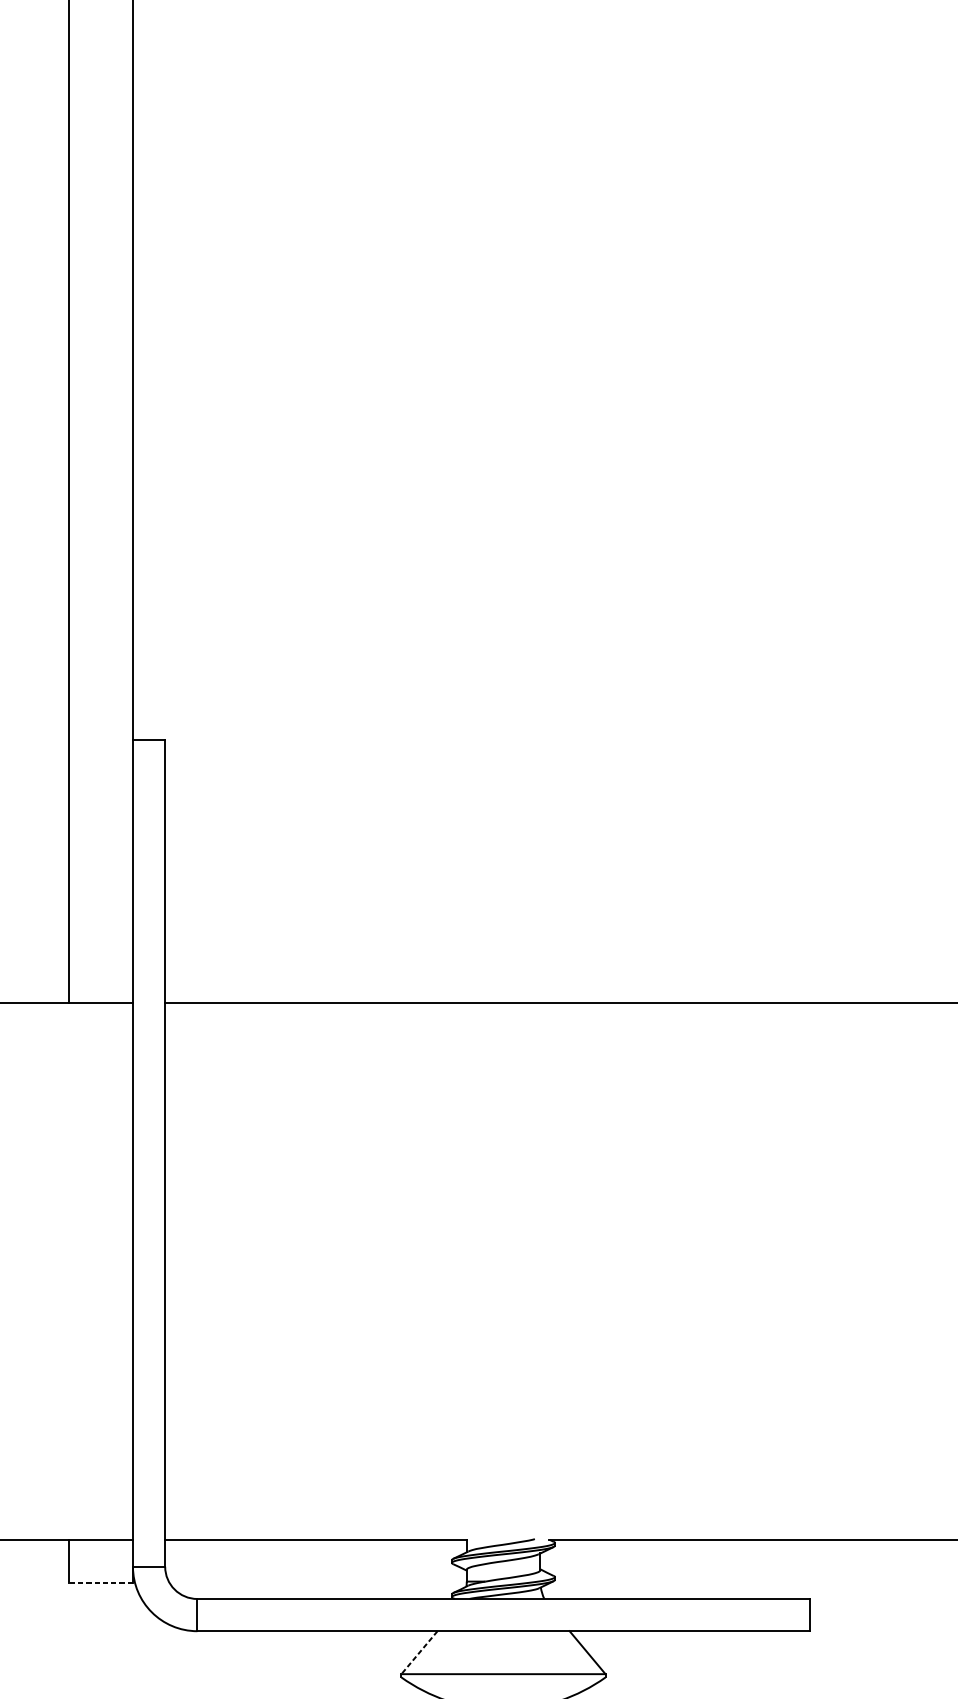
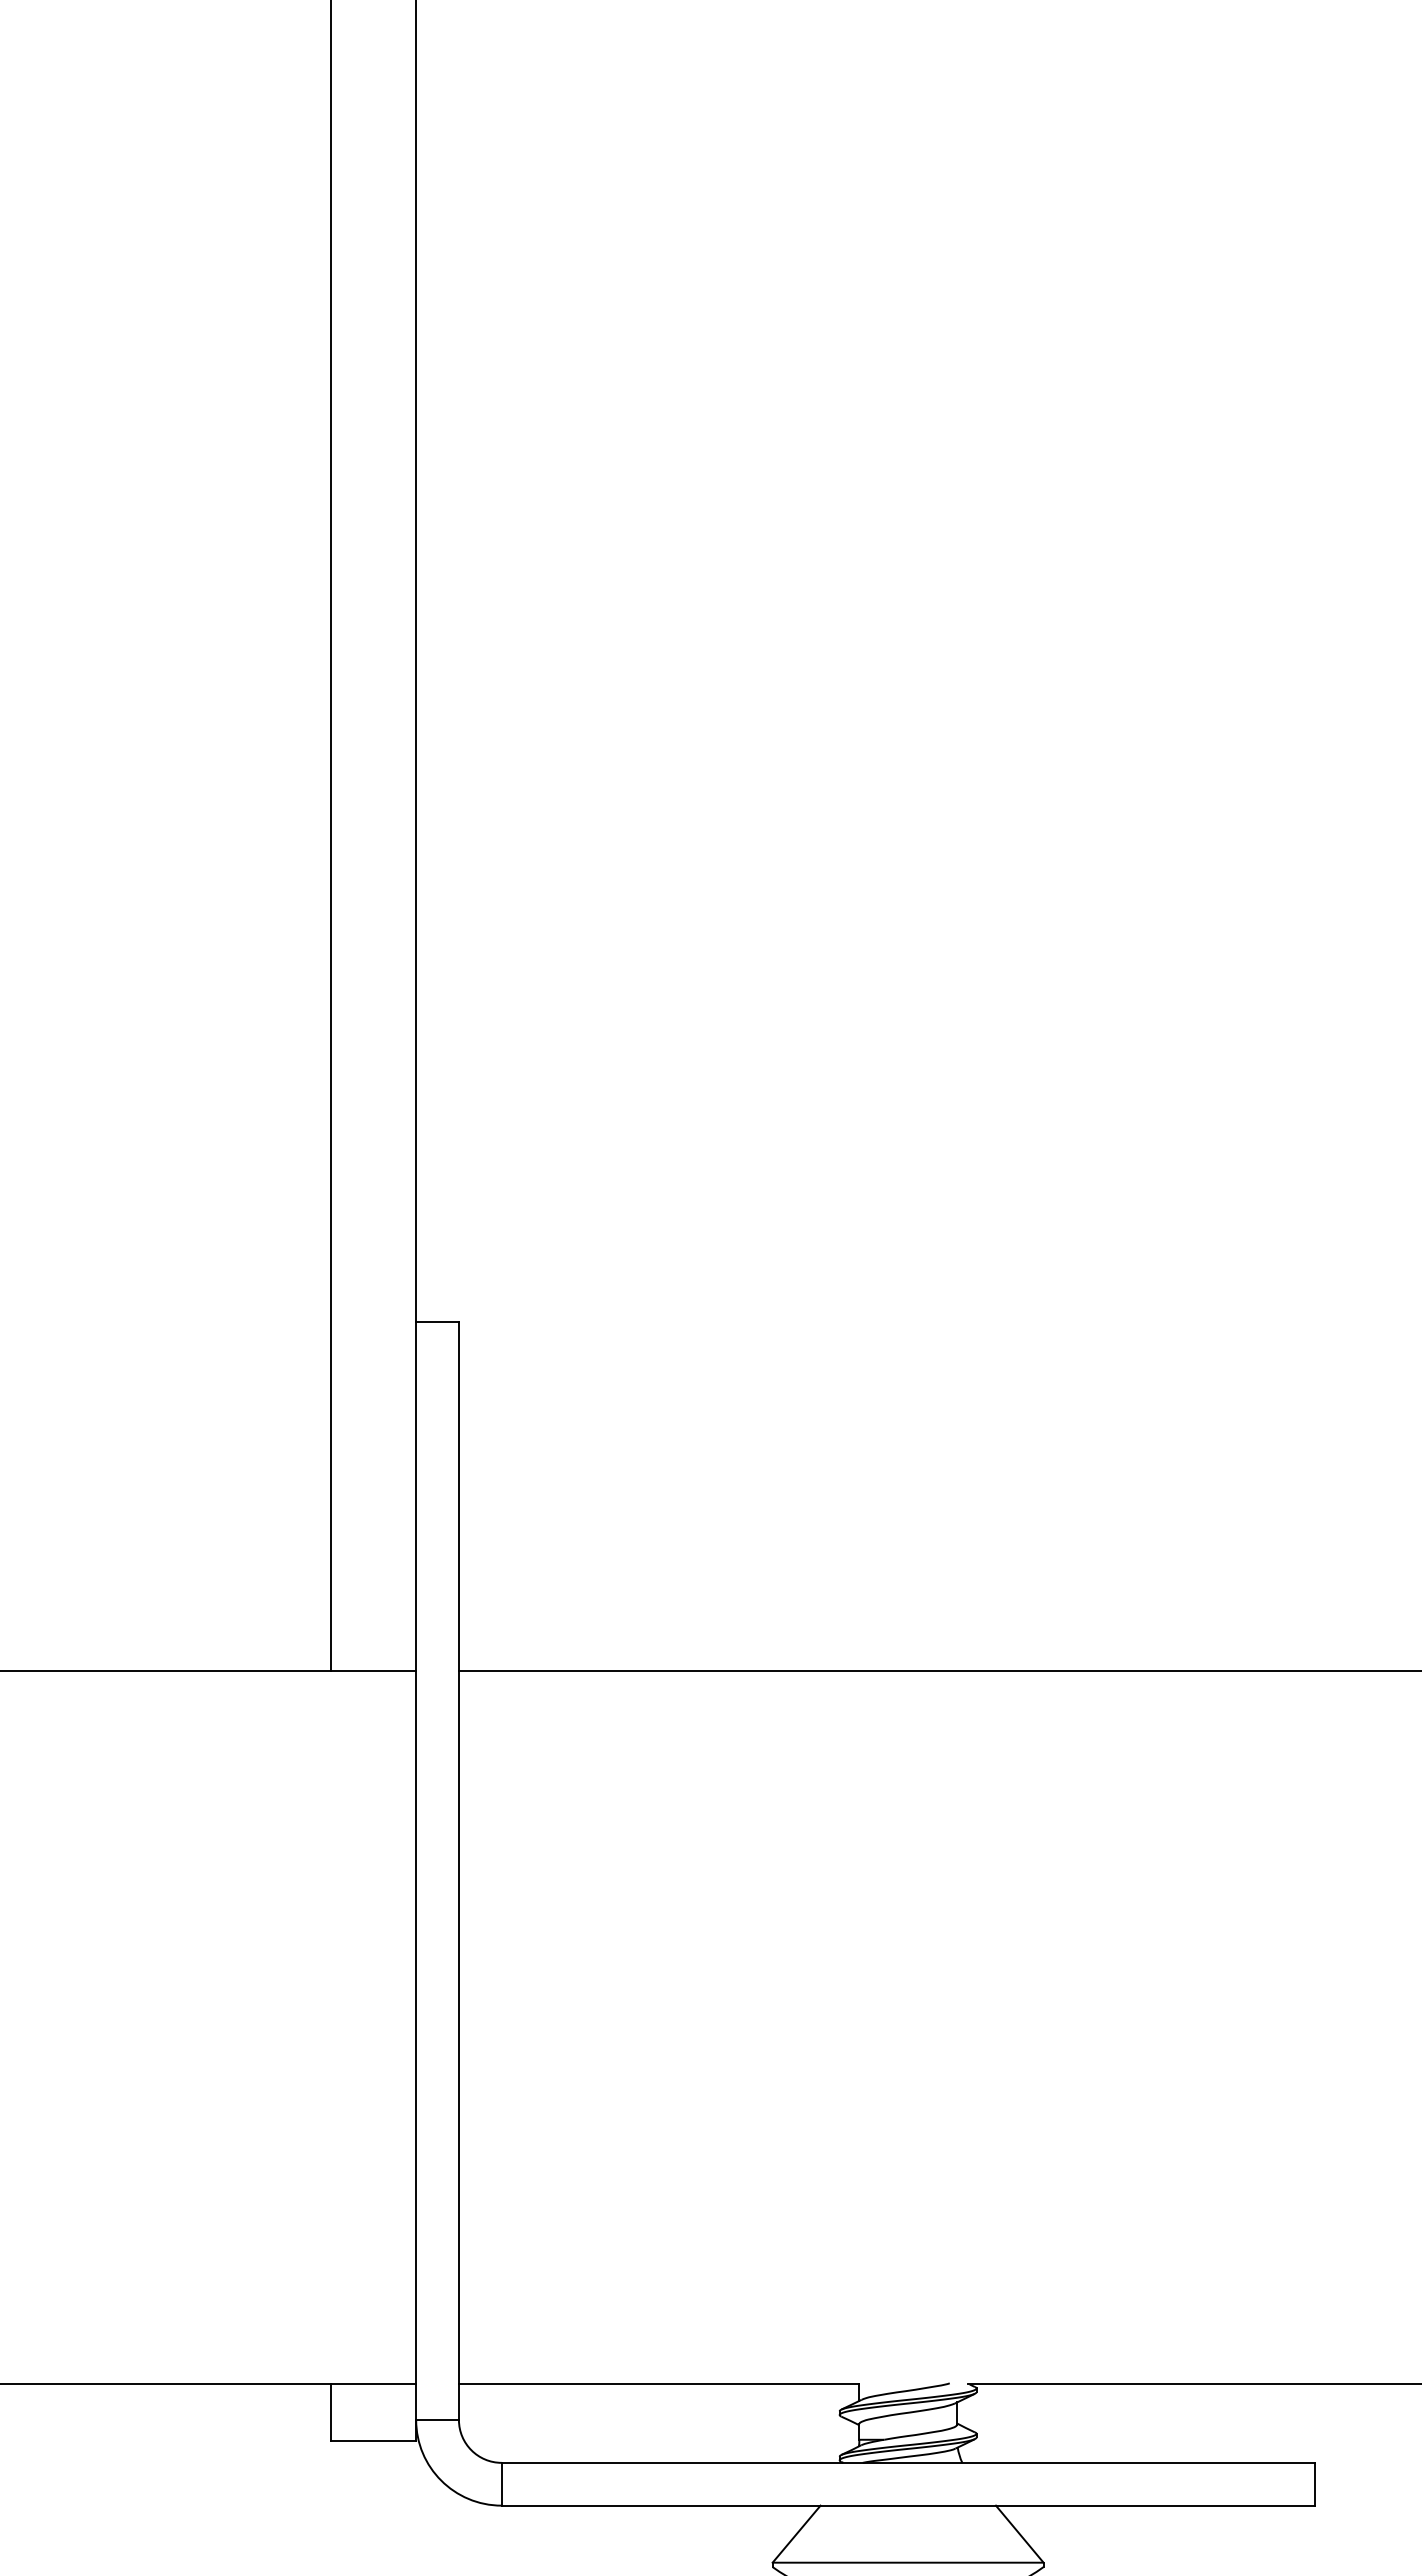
line: (100, 1582) -> (373, 2441), dashed -> solid
line: (419, 1652) -> (796, 2534), dashed -> solid

